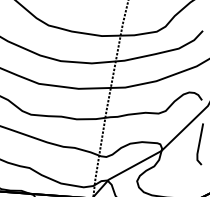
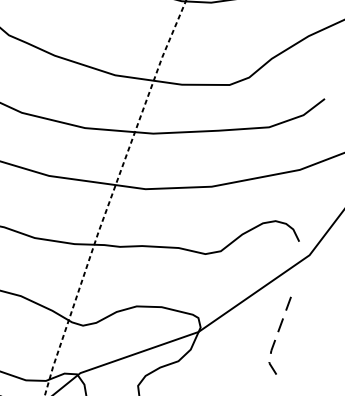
line: (199, 145) -> (278, 333), solid -> dashed

